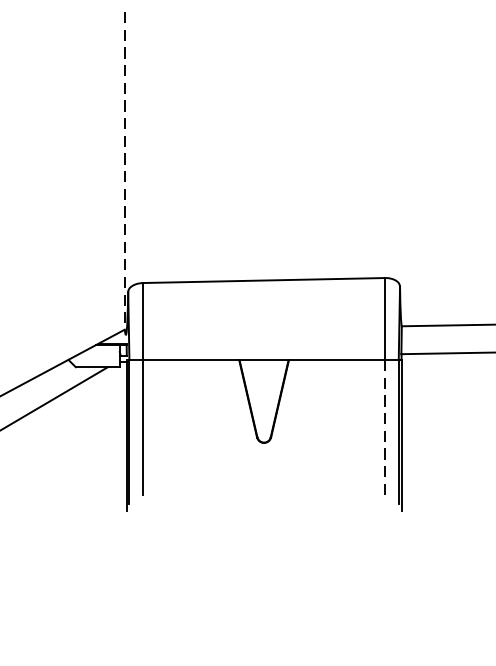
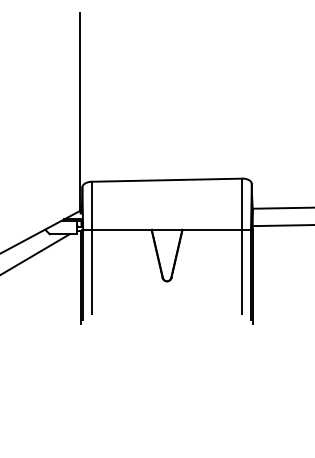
line: (125, 170) -> (80, 111), dashed -> solid
line: (385, 426) -> (242, 271), dashed -> solid

